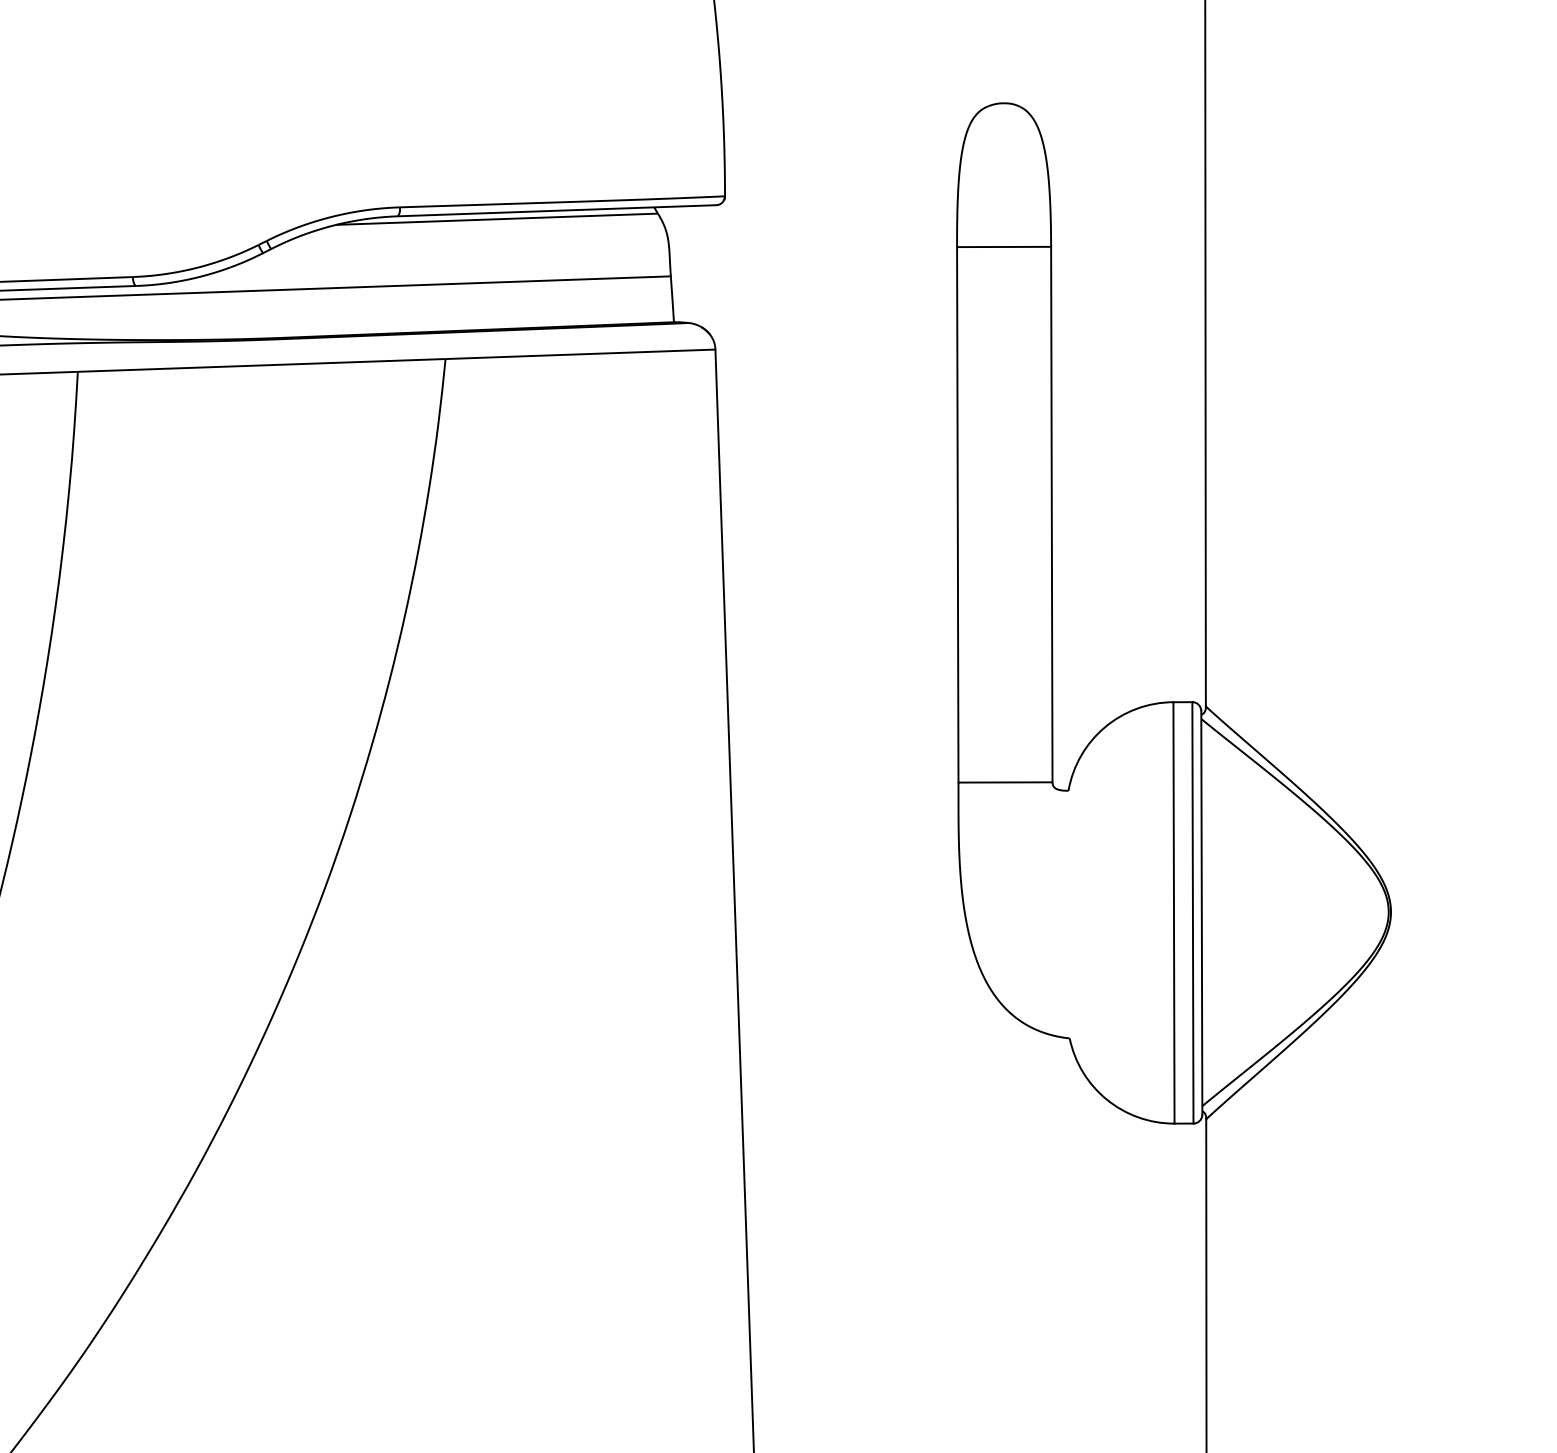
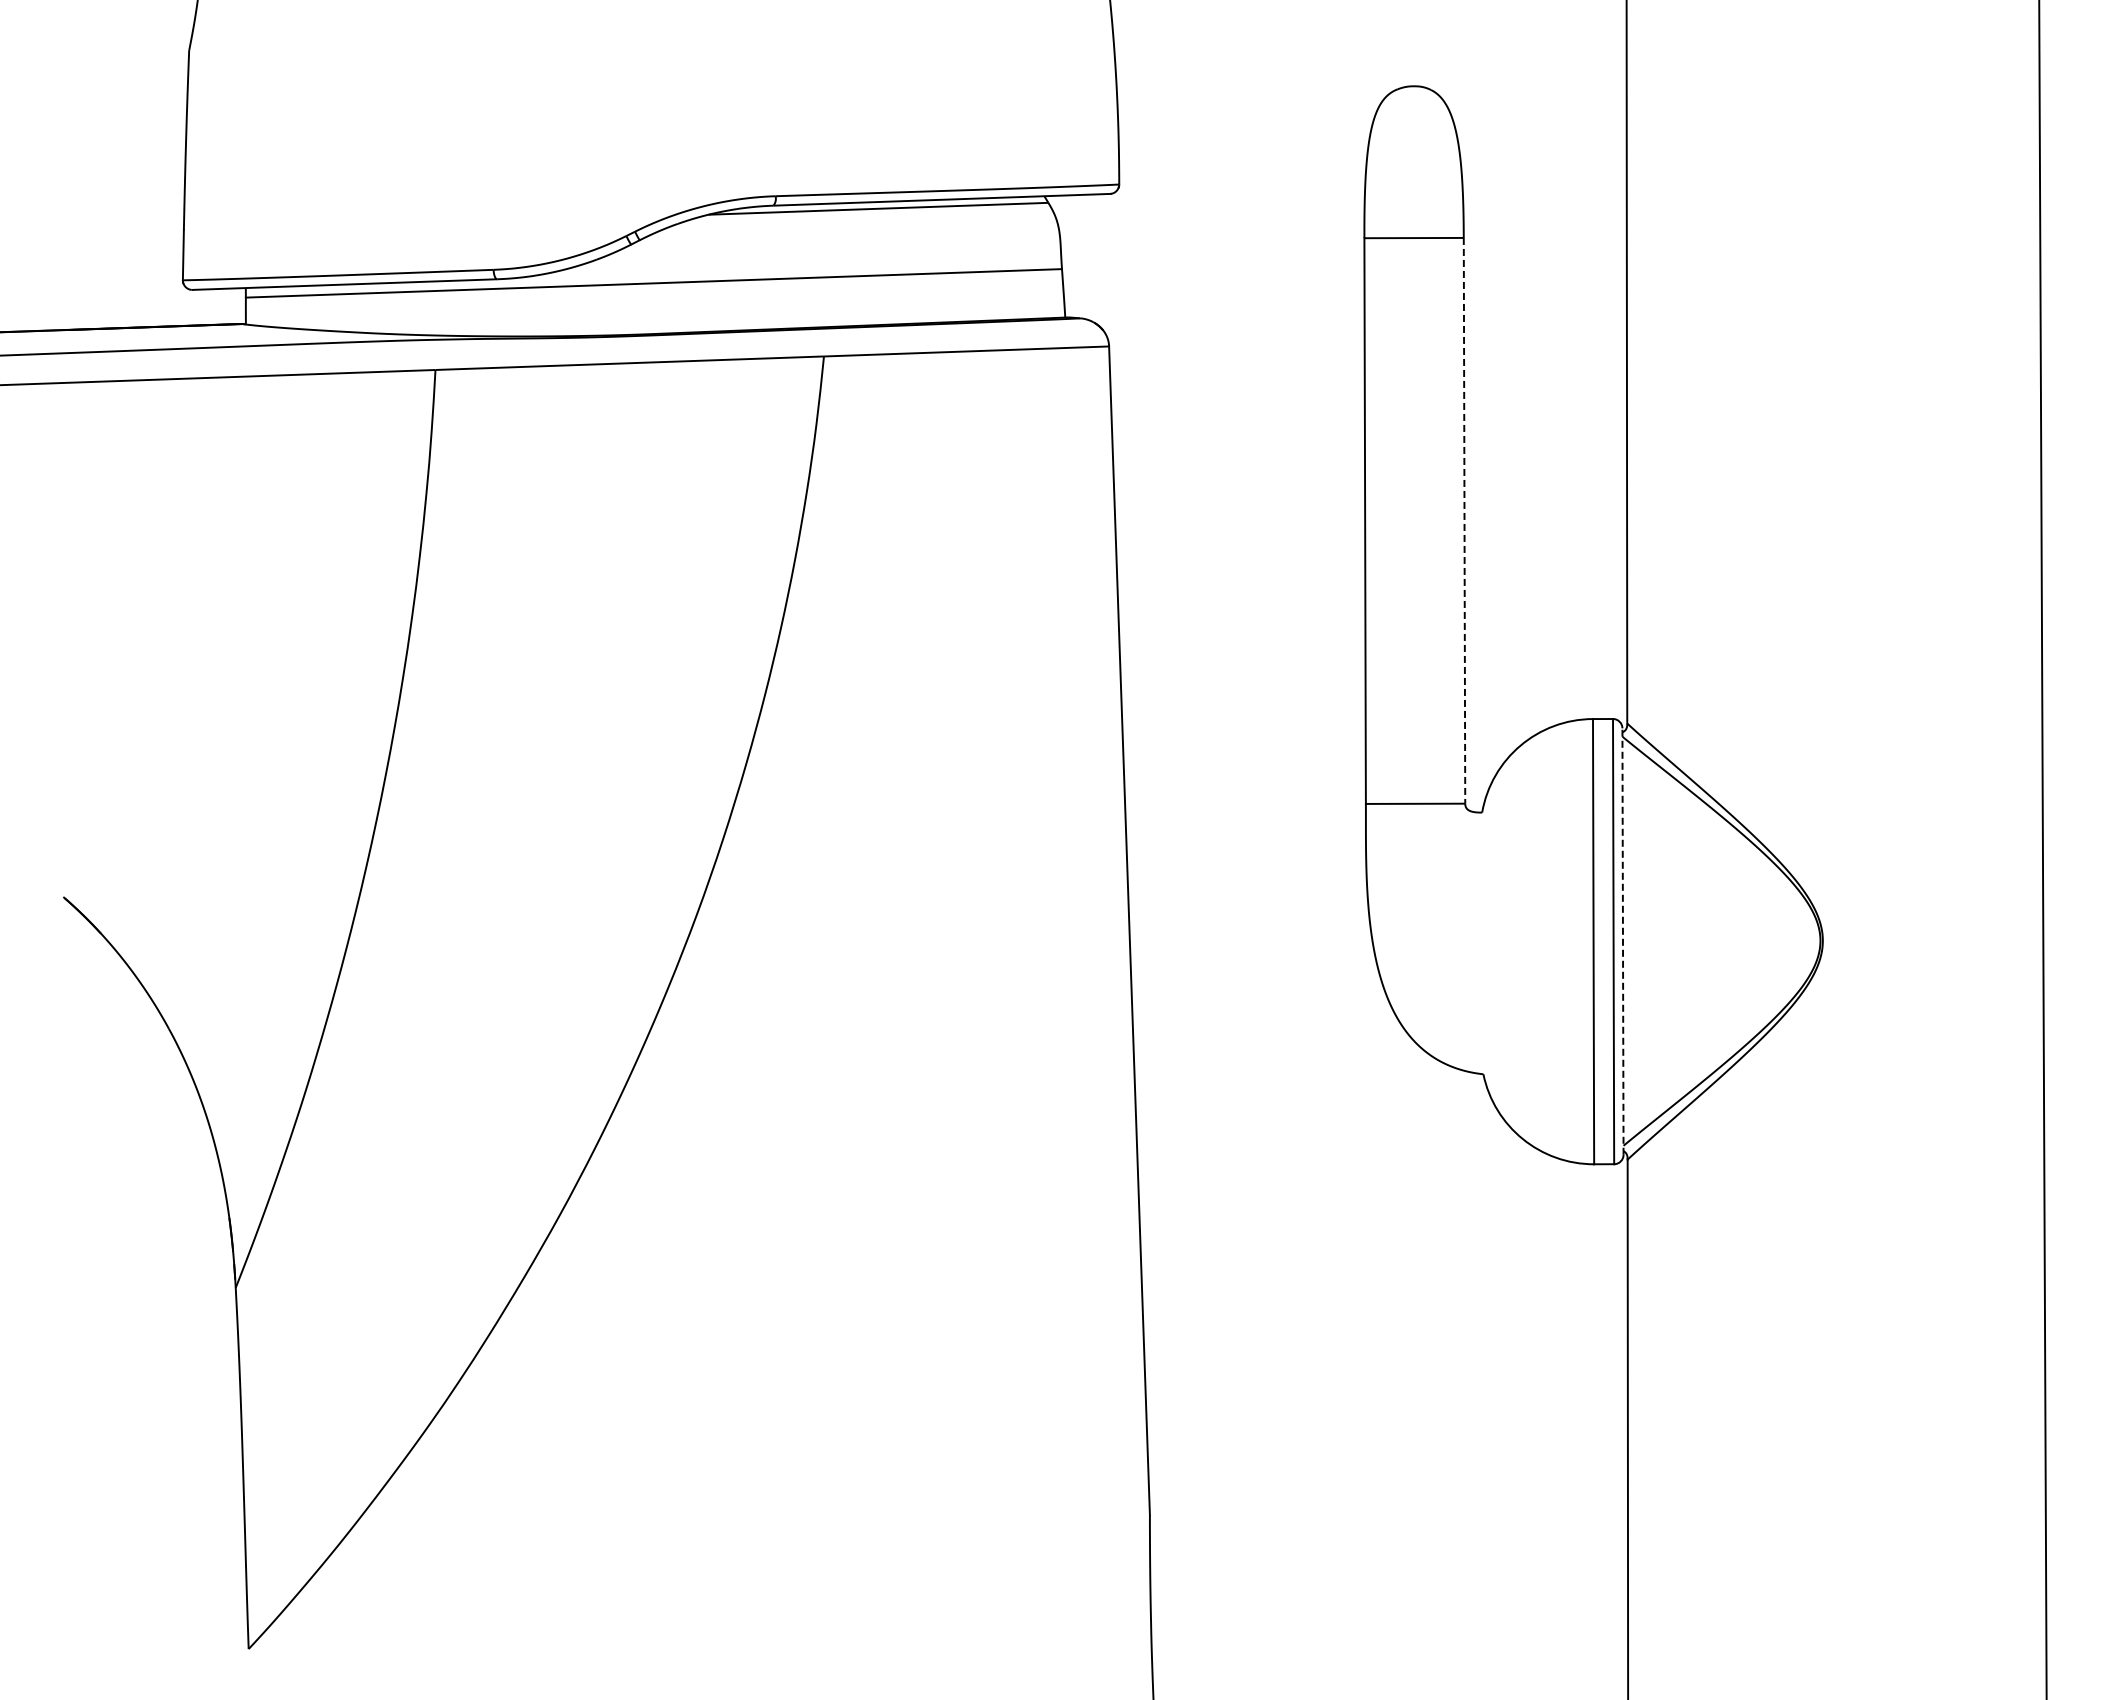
line: (1051, 514) -> (1464, 520), solid -> dashed
line: (1201, 912) -> (1622, 941), solid -> dashed

